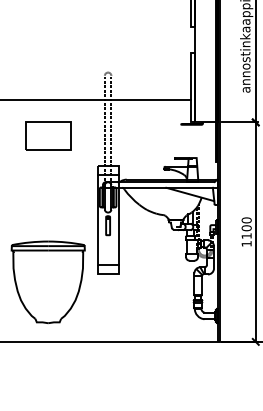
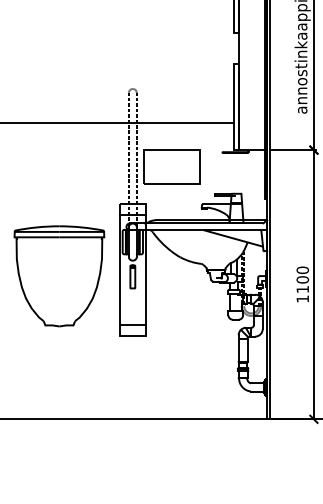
part: (48, 135) -> (172, 166), moved
part: (47, 281) -> (58, 275), moved

